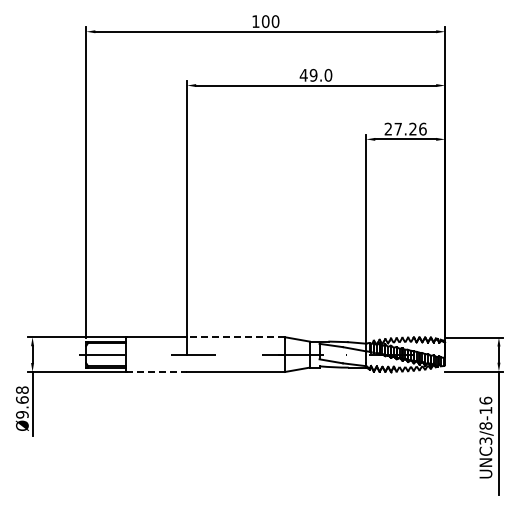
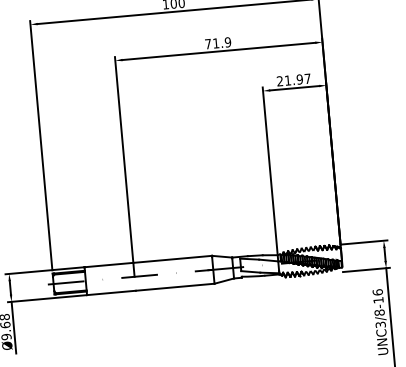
text: (315, 74) -> (217, 42), 49.0 -> 71.9
text: (410, 128) -> (297, 79), 27.26 -> 21.97
line: (236, 337) -> (172, 259), dashed -> solid
line: (157, 371) -> (111, 292), dashed -> solid

